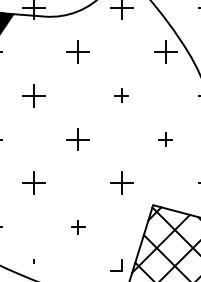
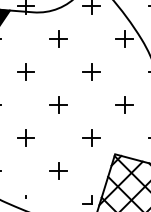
part: (121, 95) -> (91, 71), size x1.67
part: (165, 139) -> (124, 104), size x1.67
part: (77, 226) -> (58, 170), size x1.67

